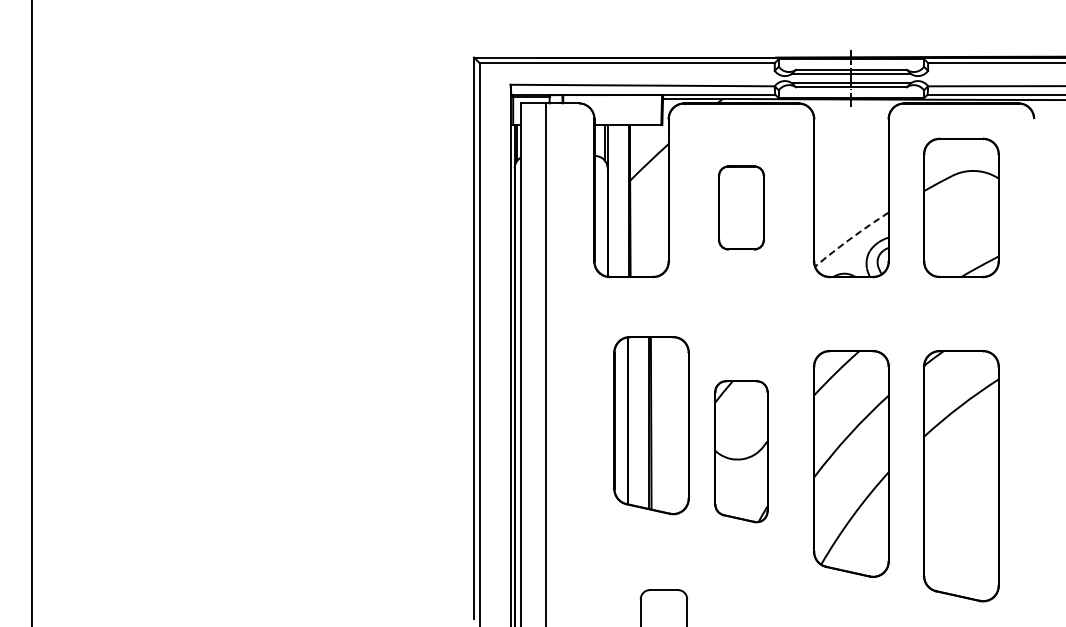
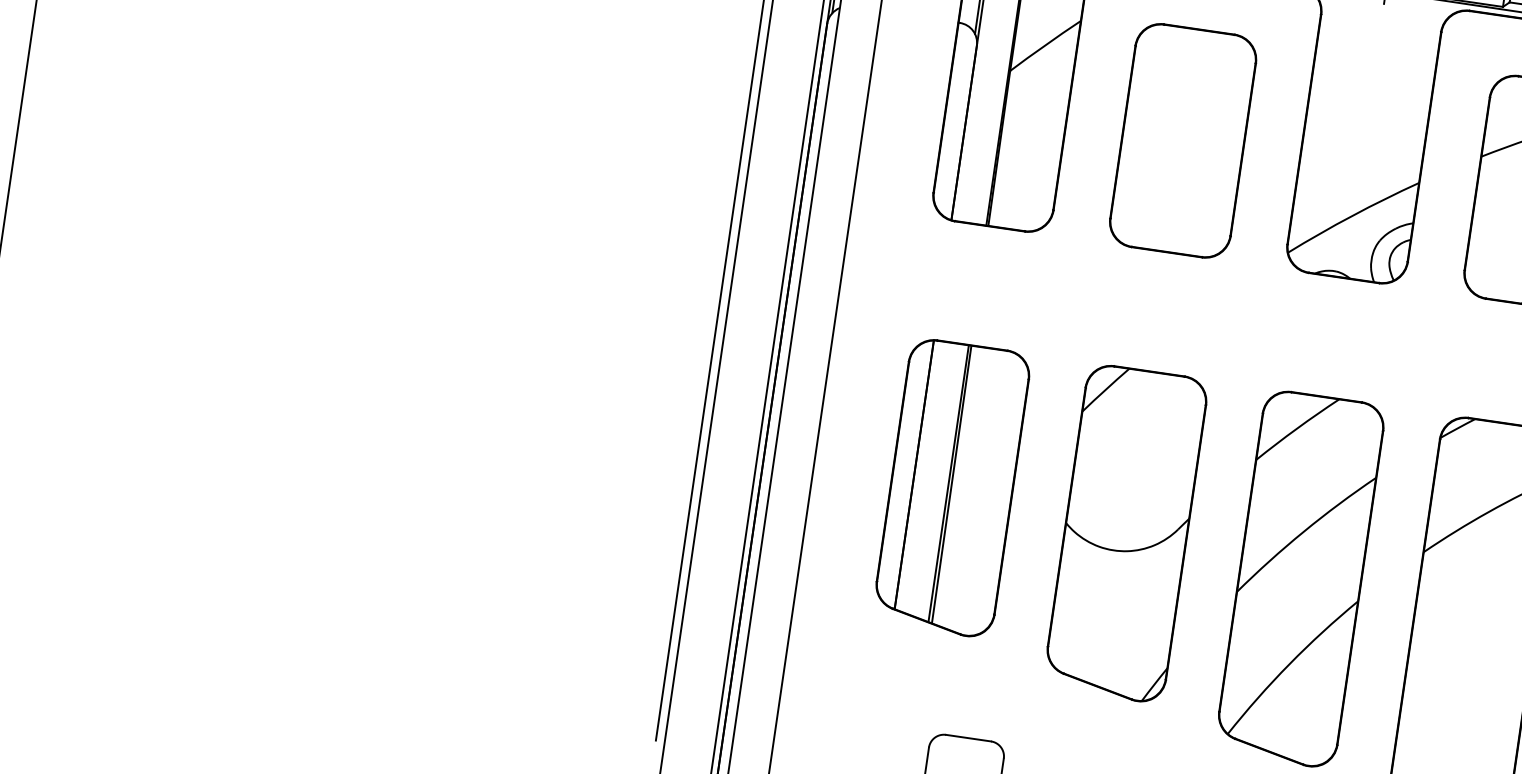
part: (741, 207) -> (1183, 140), size x1.67
arc: (851, 238) -> (1353, 215), dashed -> solid
part: (651, 425) -> (951, 487), moved
part: (741, 451) -> (1125, 533), size x1.43

